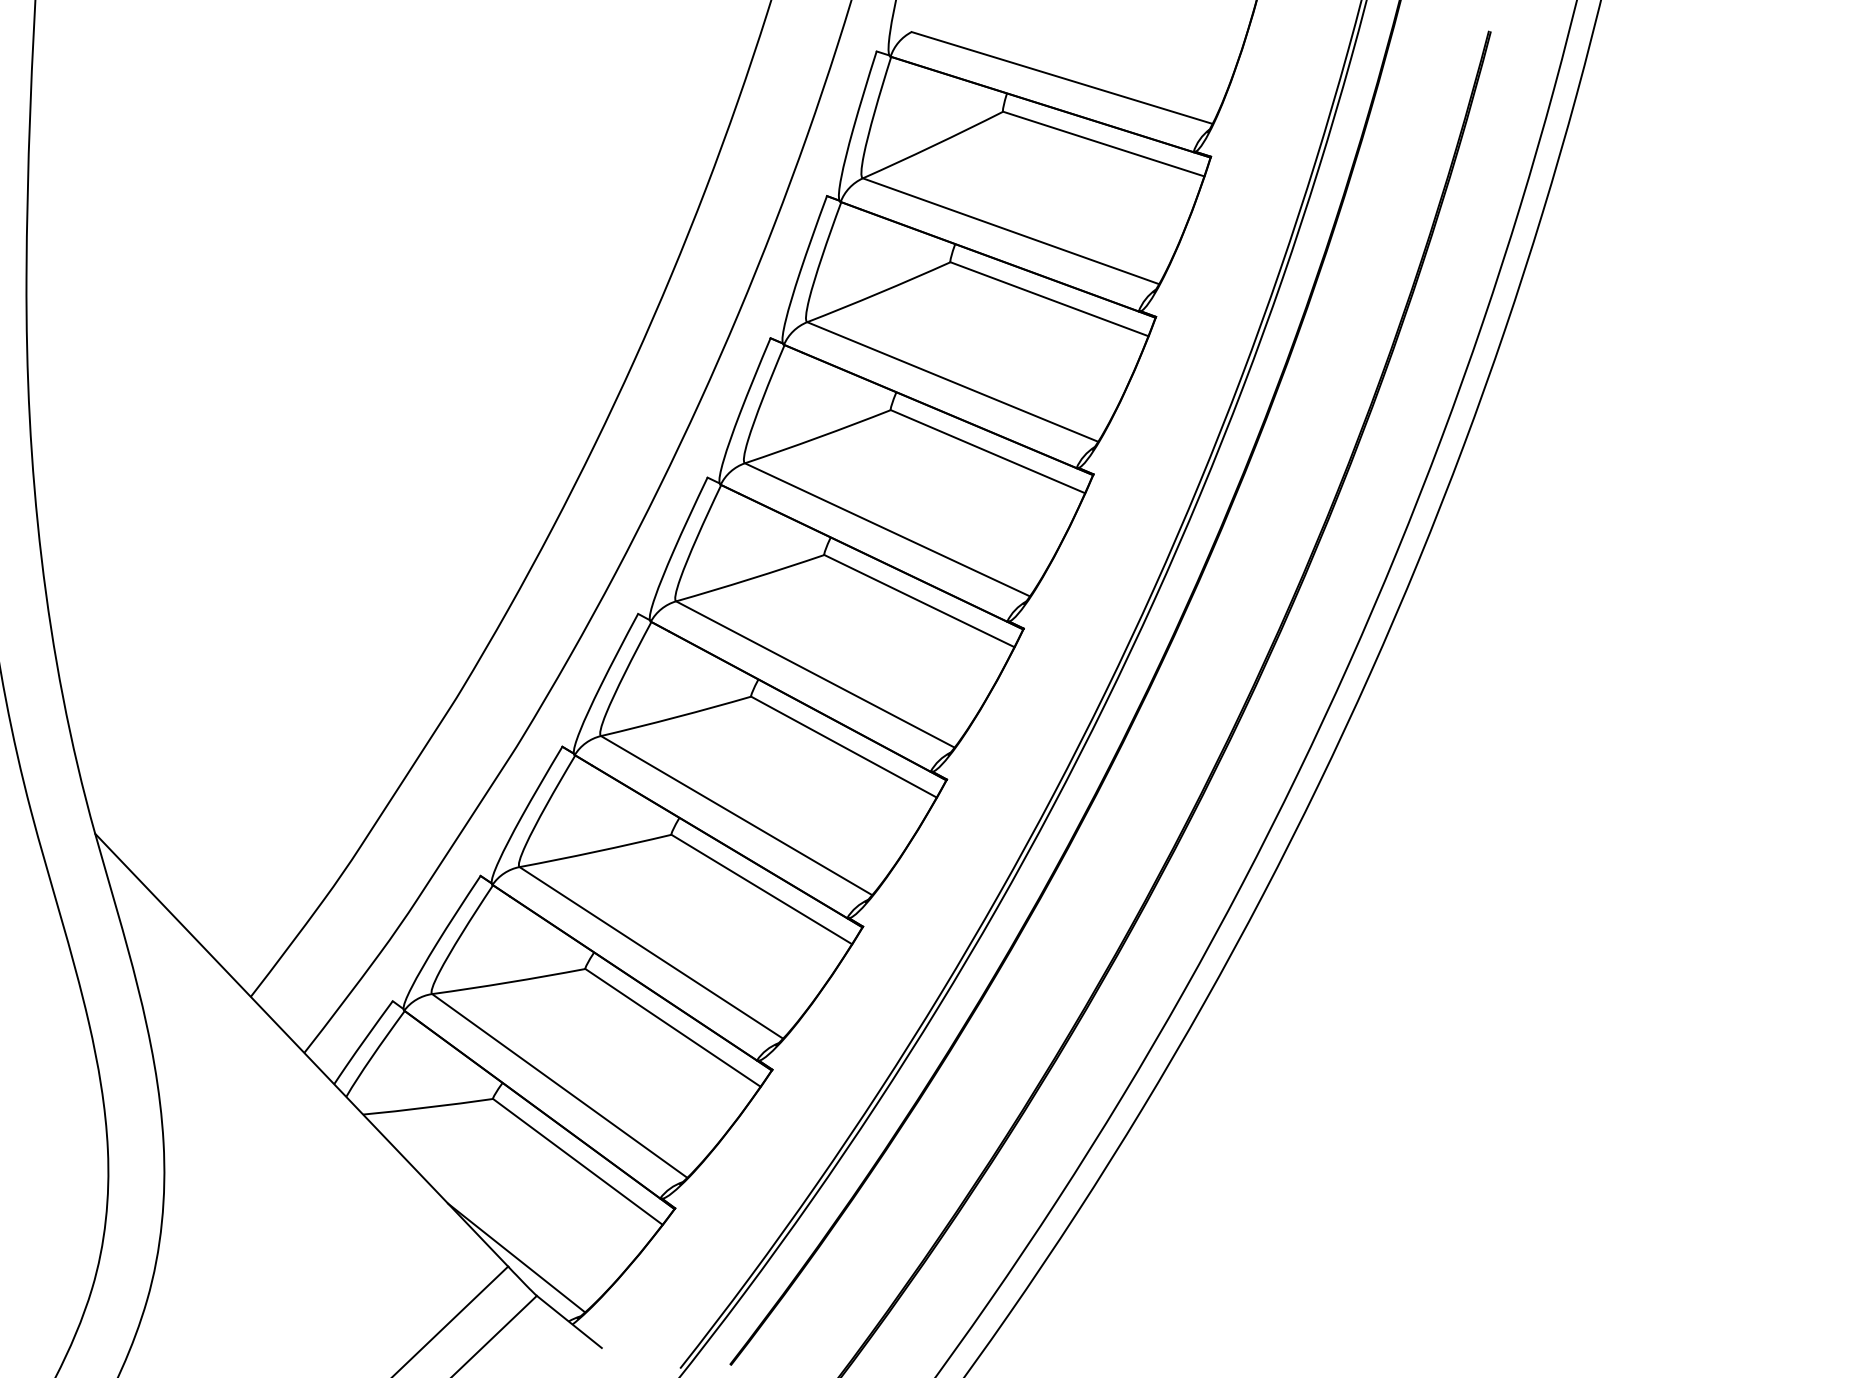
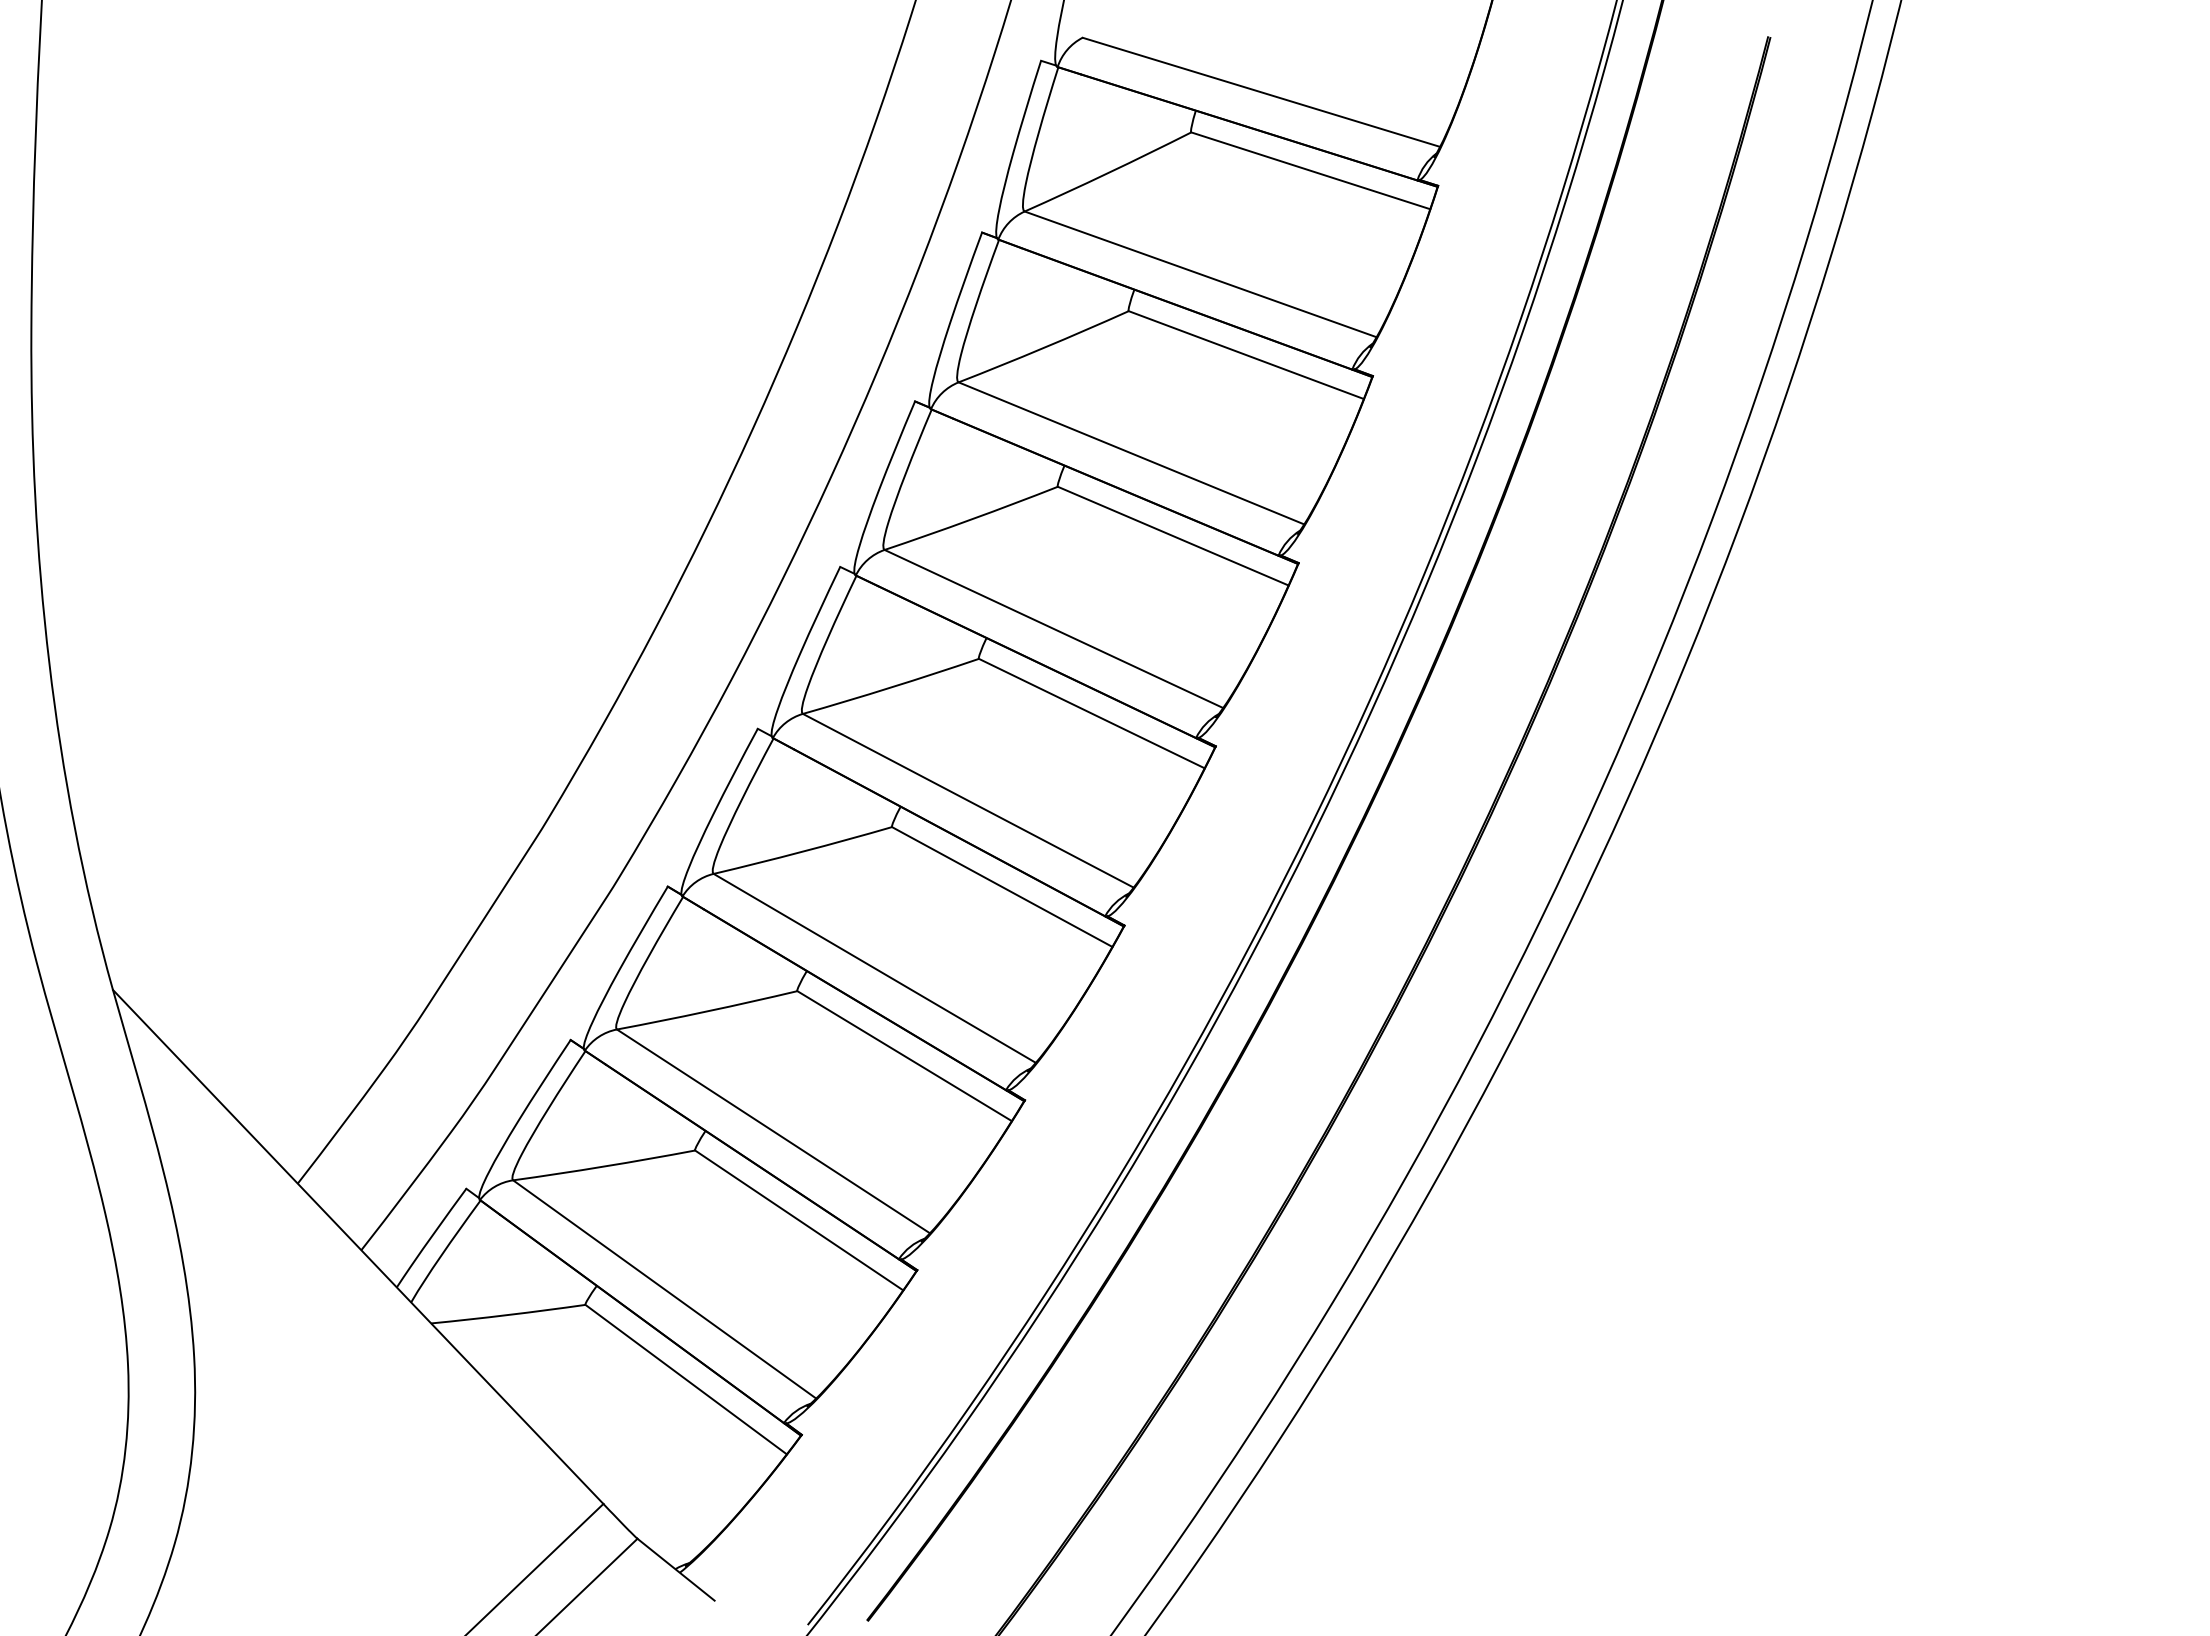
line: (515, 1257) -> (612, 1493), removed

